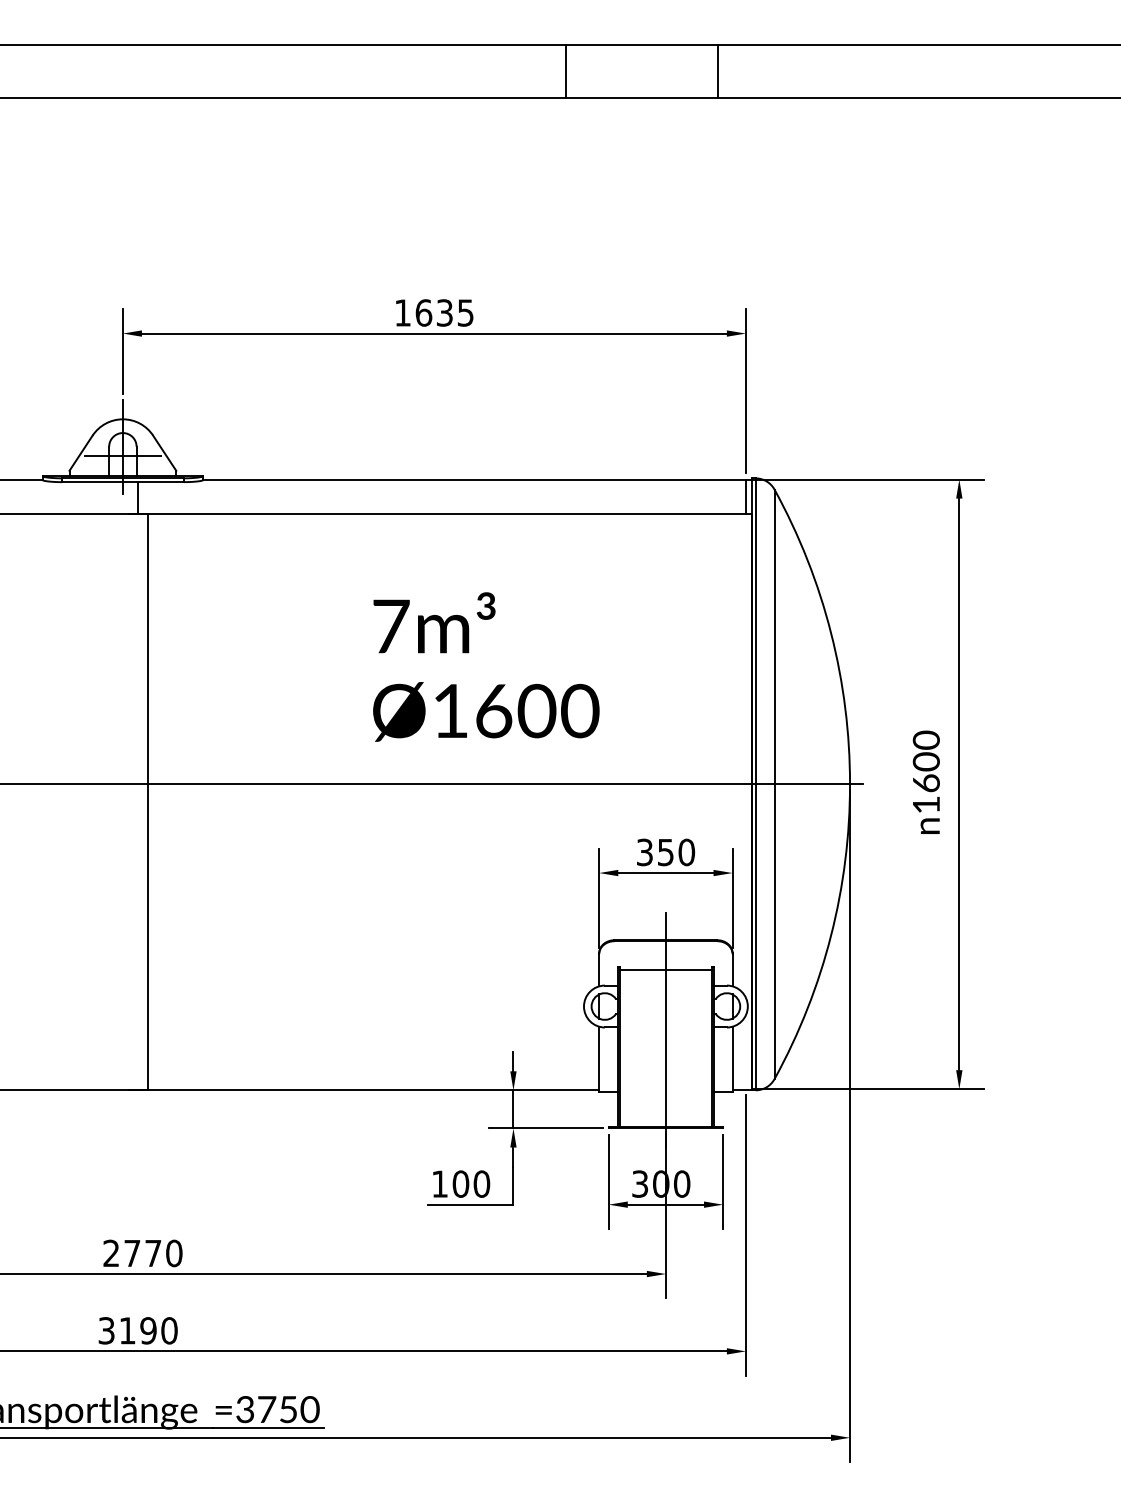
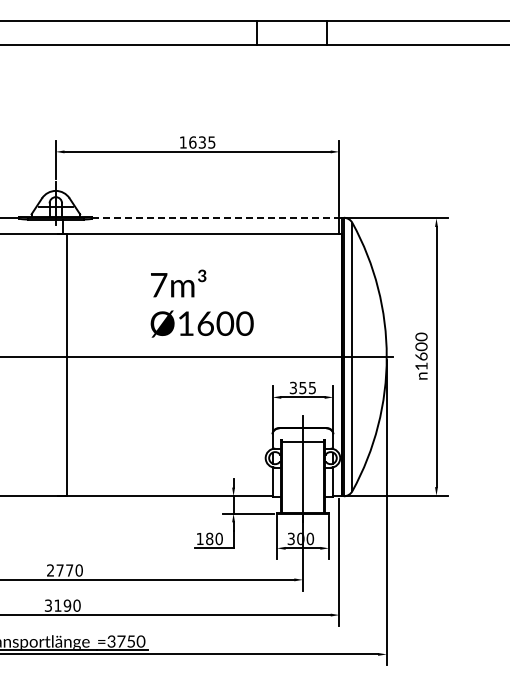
line: (473, 479) -> (215, 218), solid -> dashed
text: (484, 666) -> (201, 303), moved
text: (686, 851) -> (312, 387), 350 -> 355
text: (460, 1183) -> (209, 538), 100 -> 180

